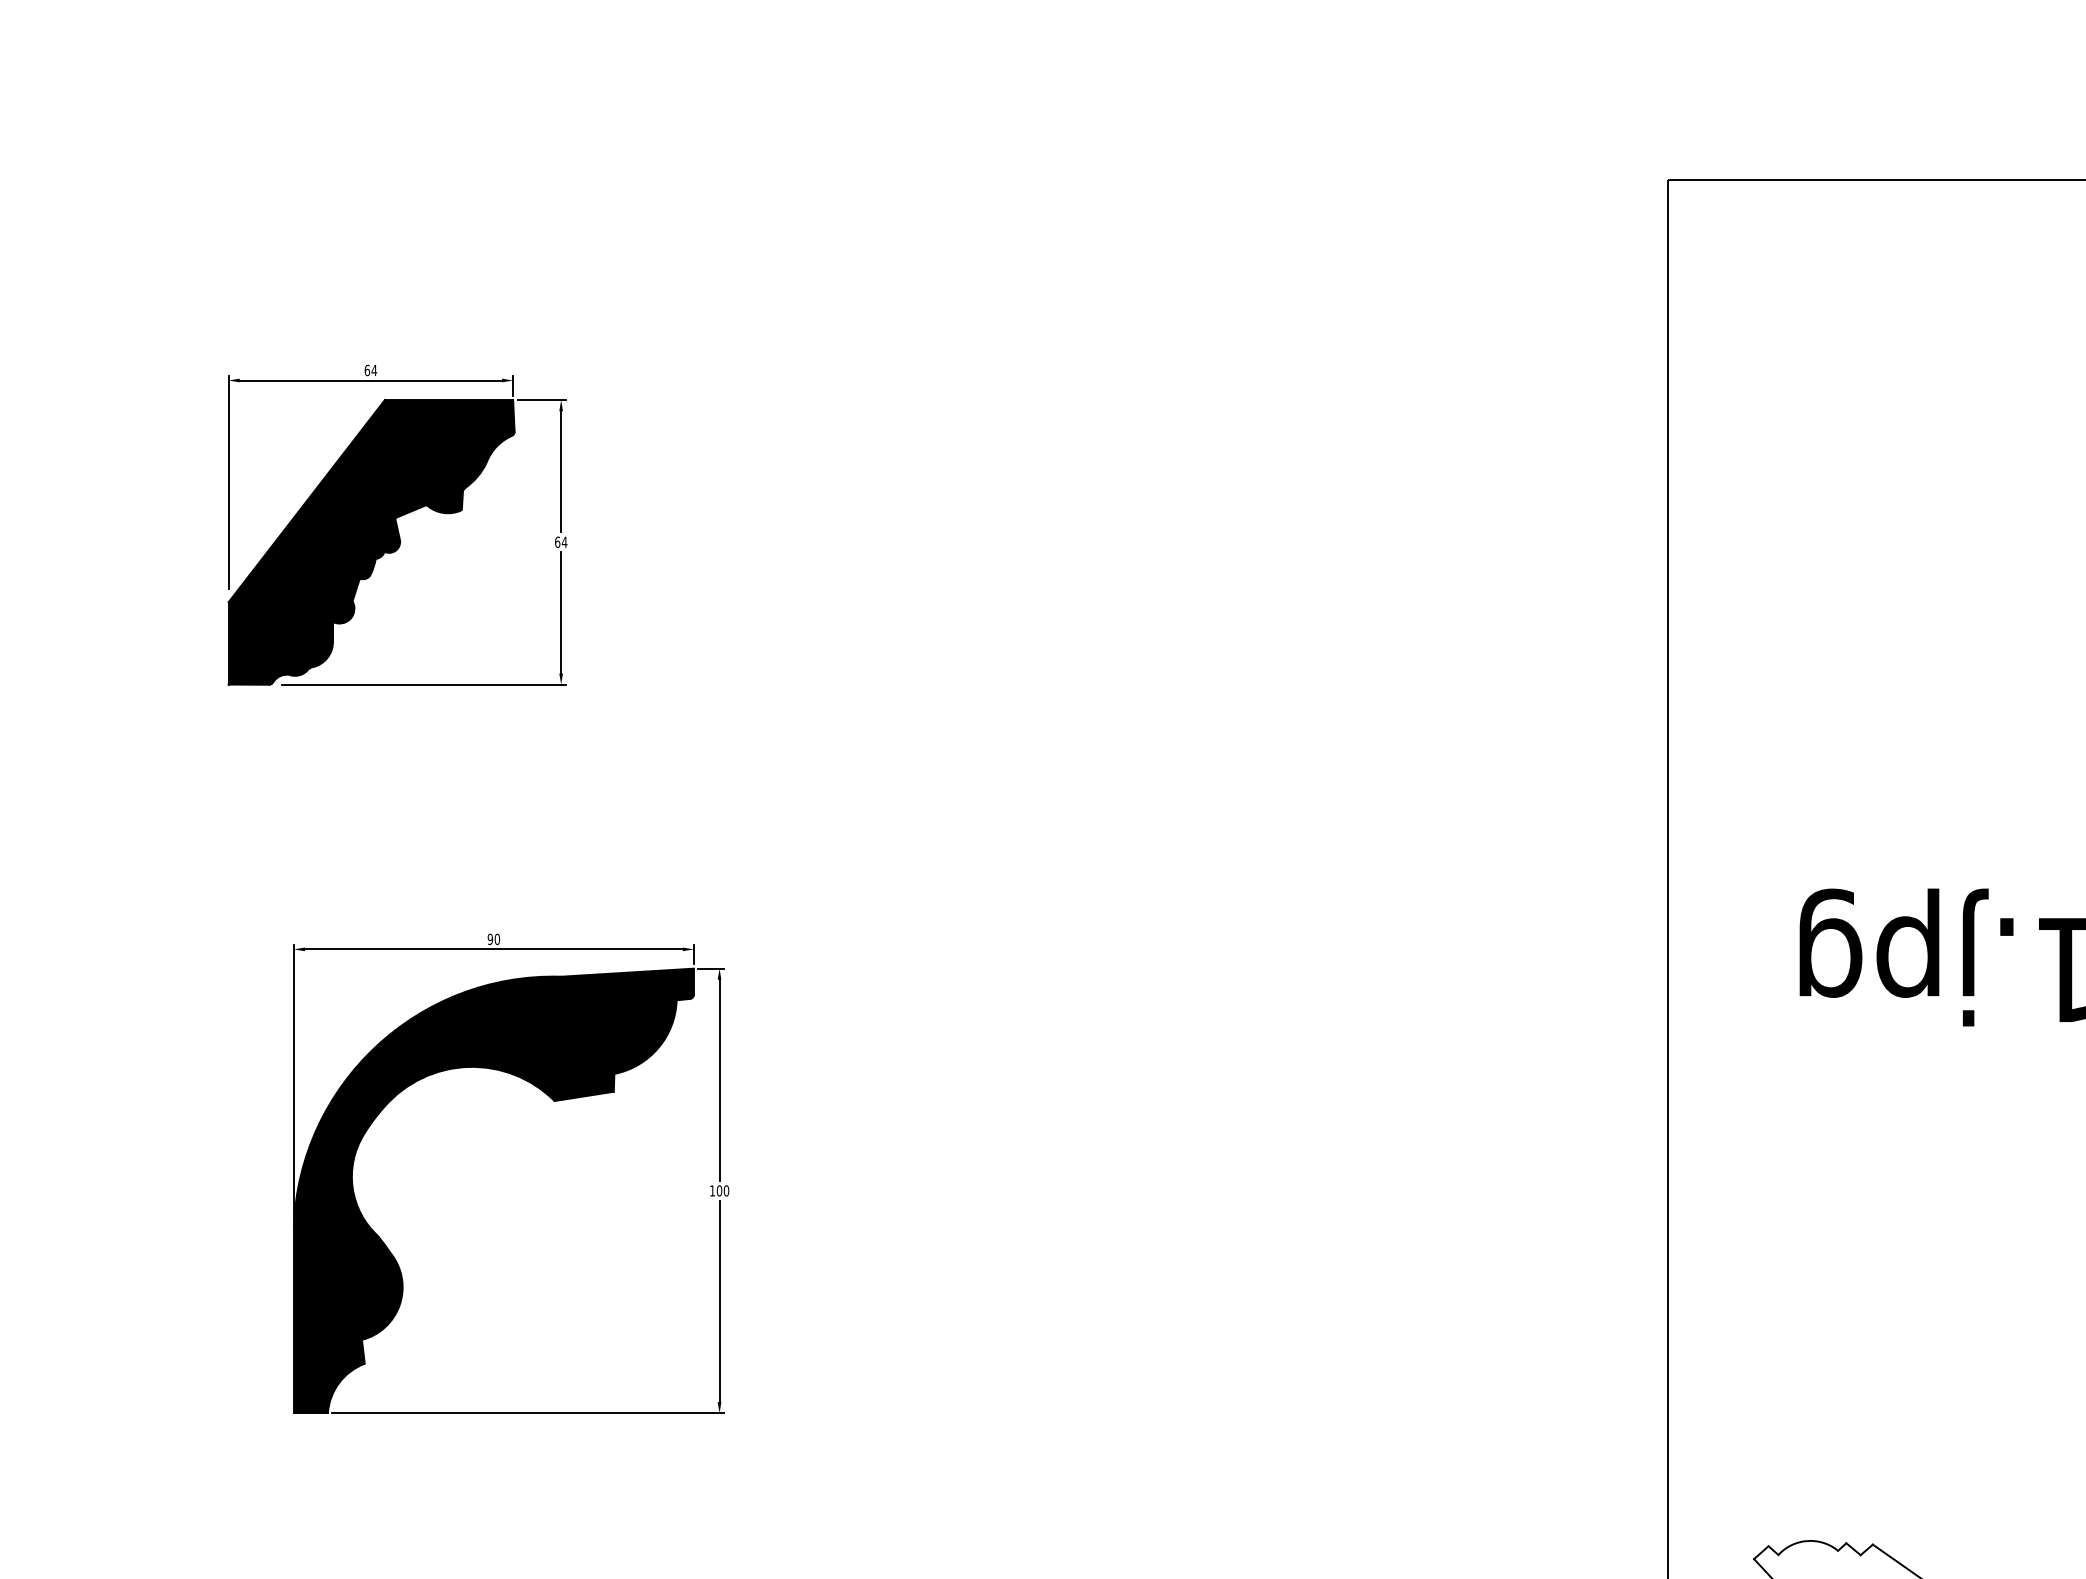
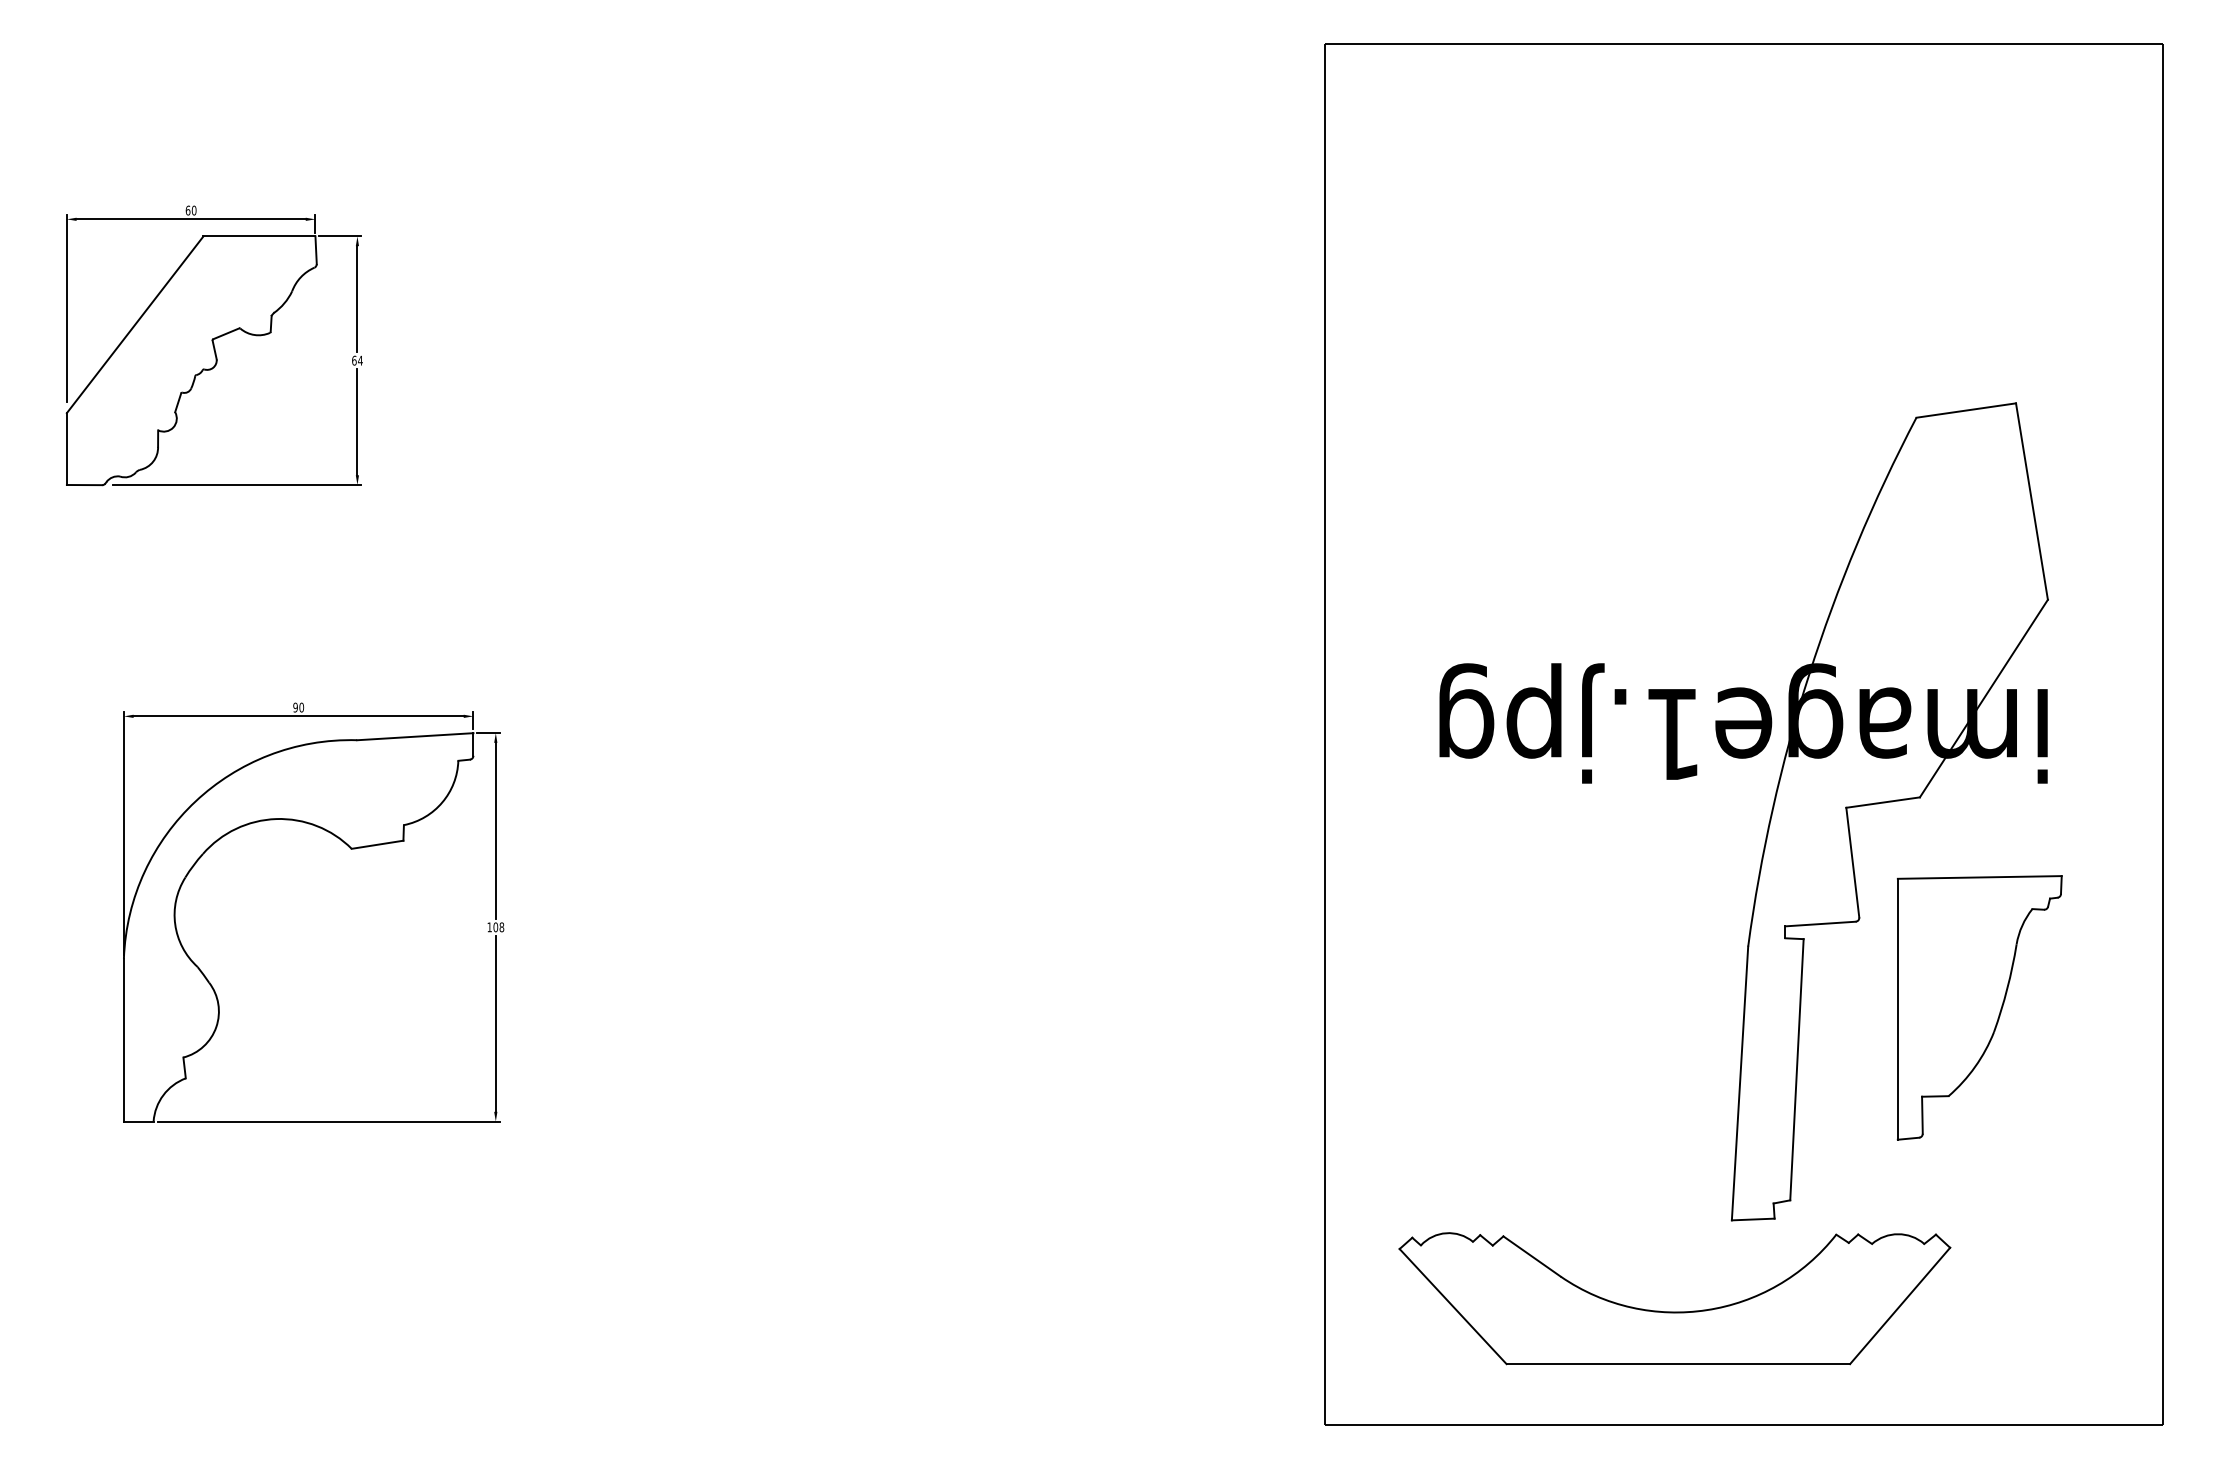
text: (373, 370) -> (193, 210), 64 -> 60
fill: (371, 542) -> (191, 360), removed
text: (726, 1189) -> (501, 926), 100 -> 108
fill: (493, 1191) -> (298, 927), removed

